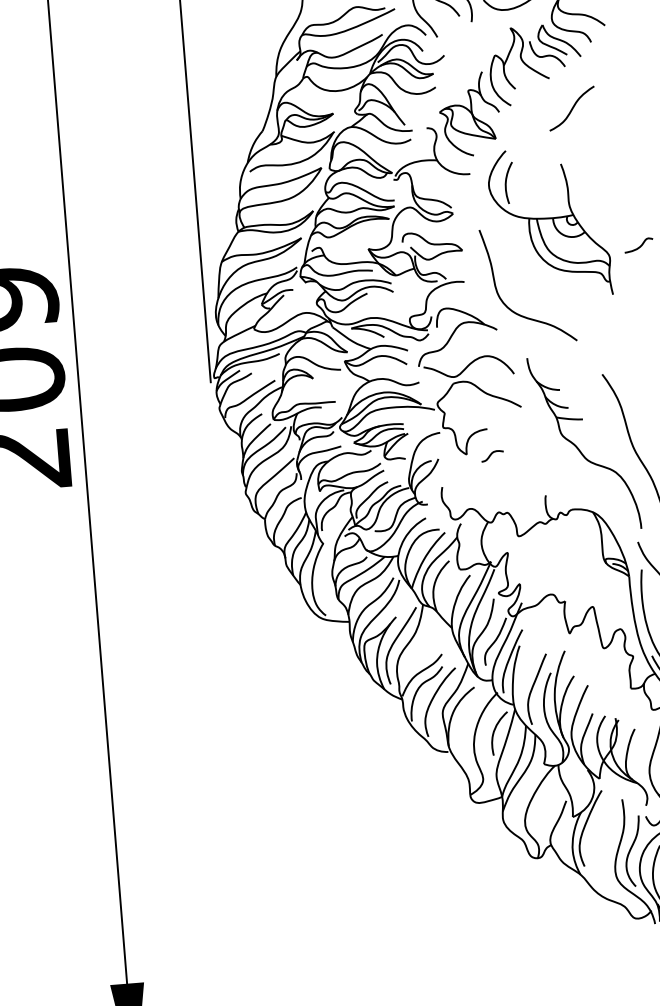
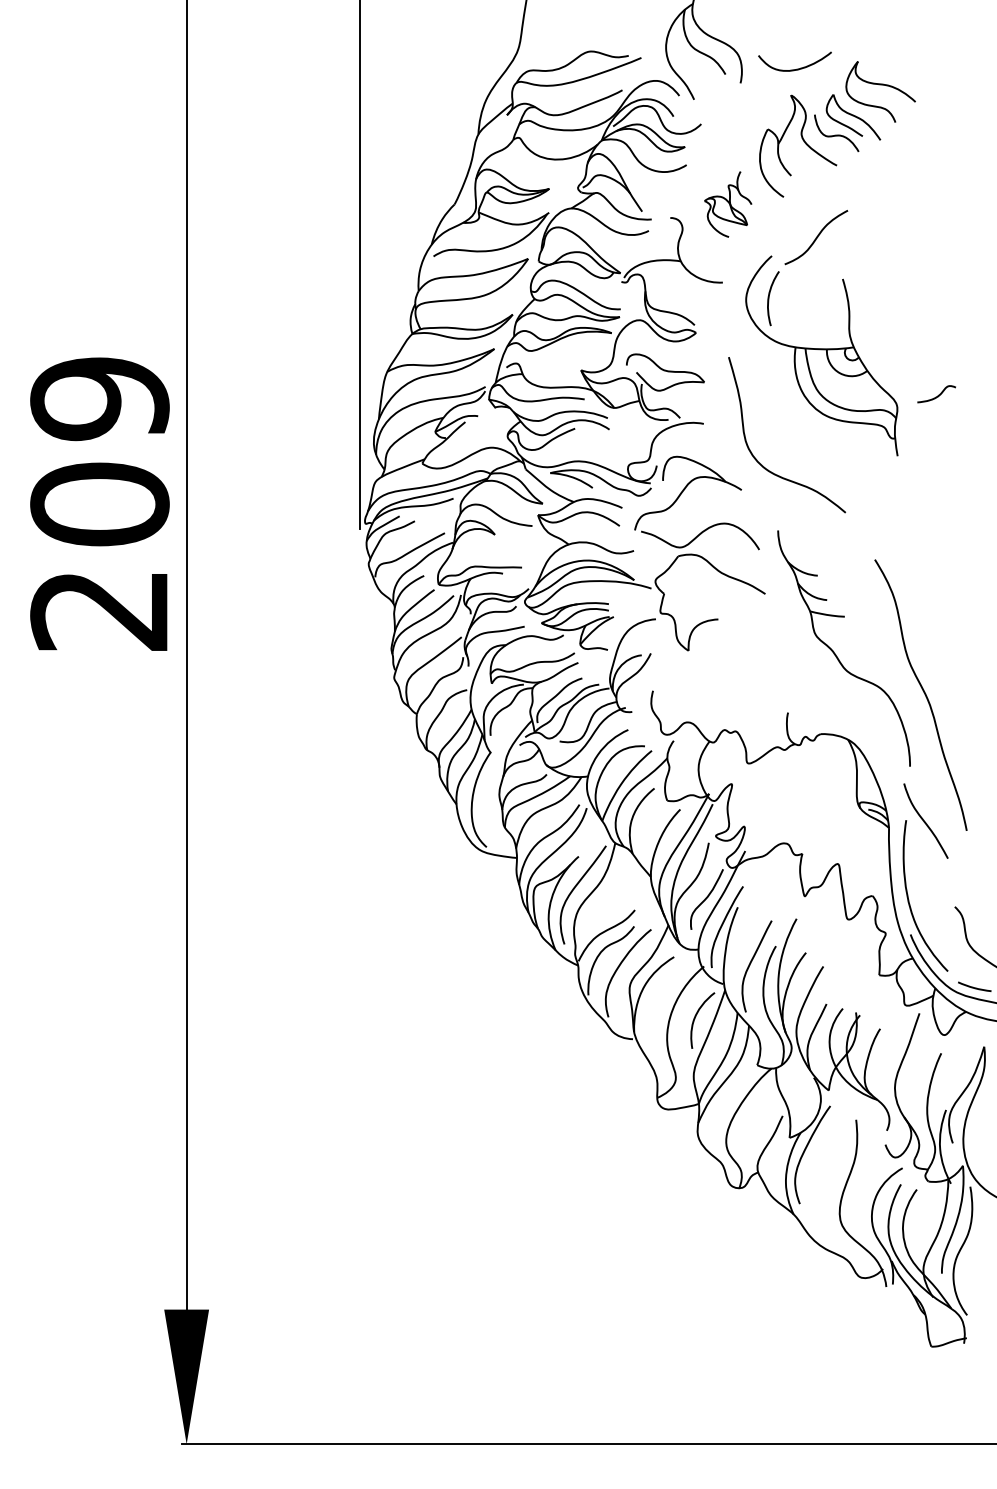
curve: (572, 108) -> (816, 237), moved
part: (469, 114) -> (727, 204), size x0.6
curve: (491, 454) -> (721, 653), removed
curve: (631, 850) -> (862, 1187), removed

